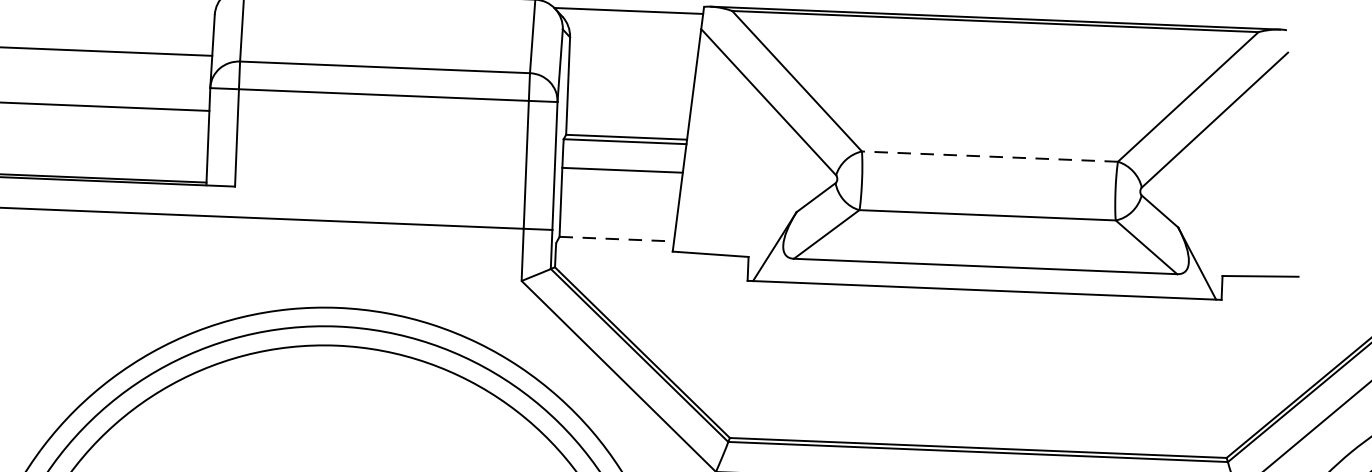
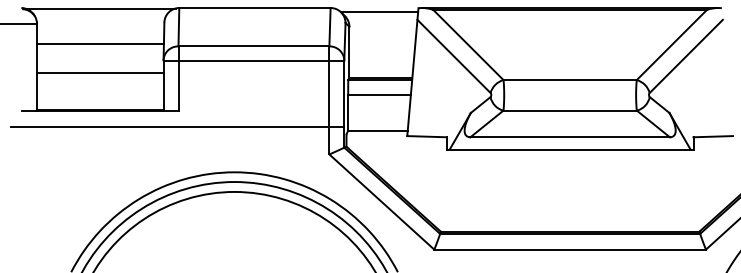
line: (990, 157) -> (570, 80), dashed -> solid
line: (615, 238) -> (377, 130), dashed -> solid

